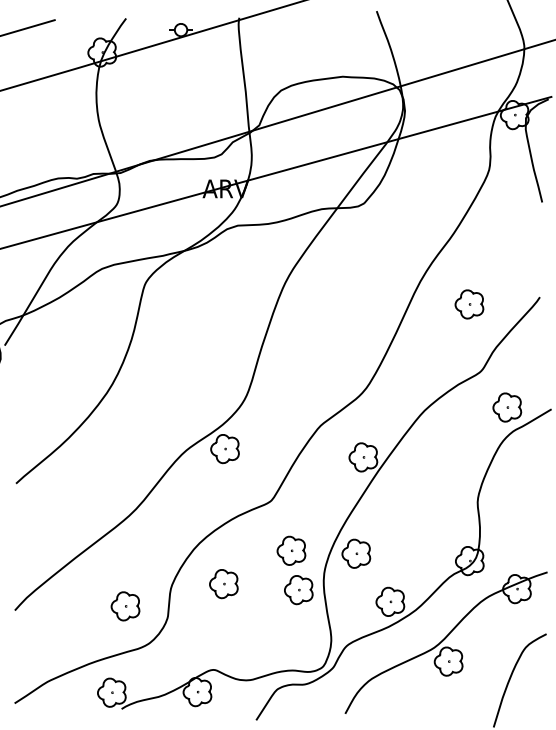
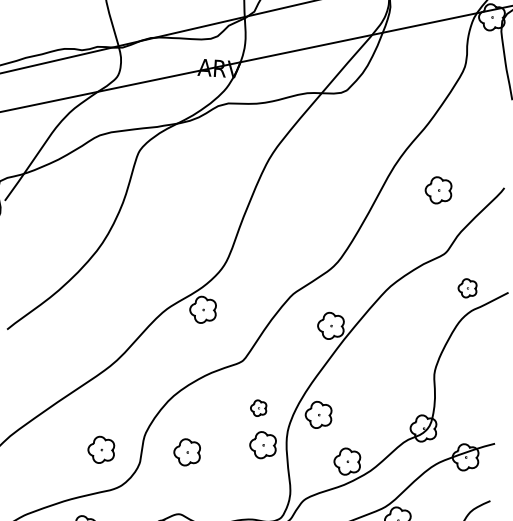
part: (507, 407) -> (467, 288), size x0.7
part: (291, 550) -> (258, 408), size x0.6
part: (223, 584) -> (186, 452), moved

